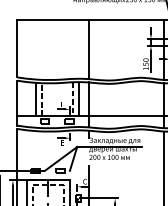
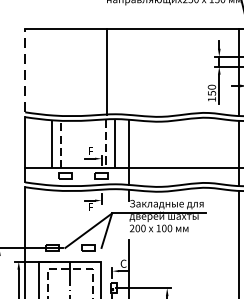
line: (17, 48) -> (25, 70), solid -> dashed
line: (88, 49) -> (106, 71), moved

